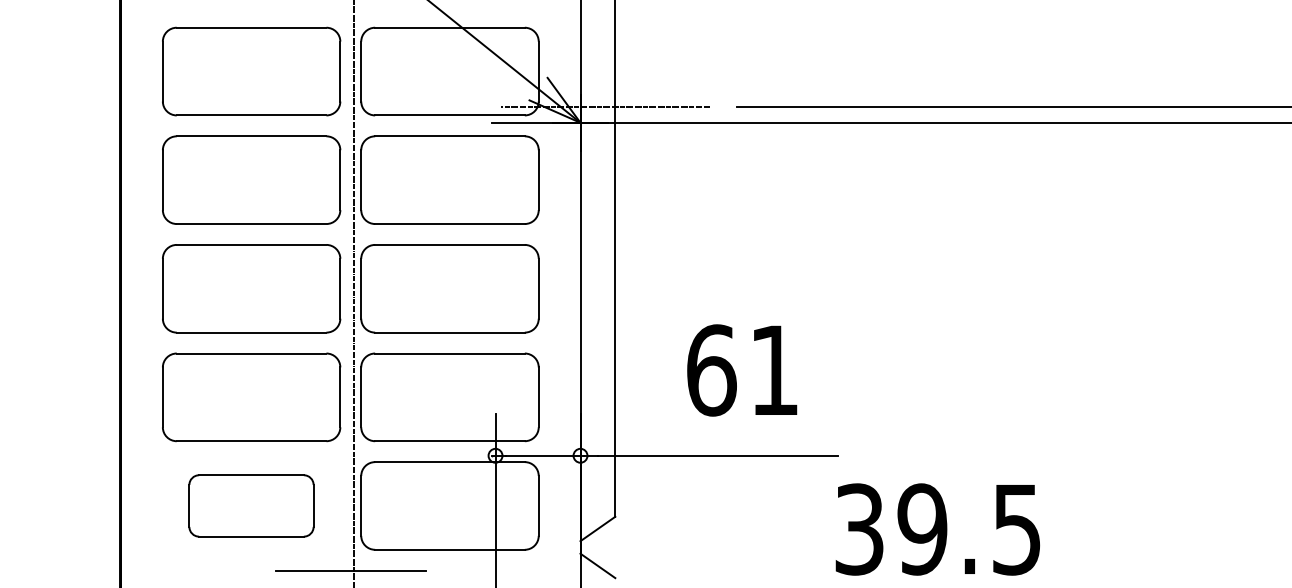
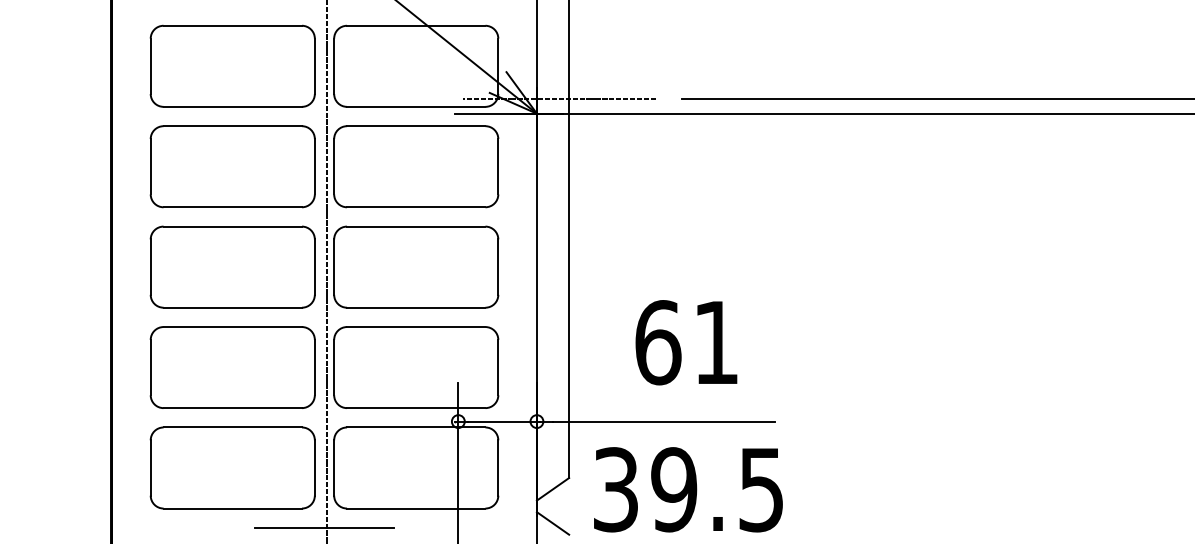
part: (251, 505) -> (232, 467), size x1.43
text: (937, 529) -> (688, 489), moved

